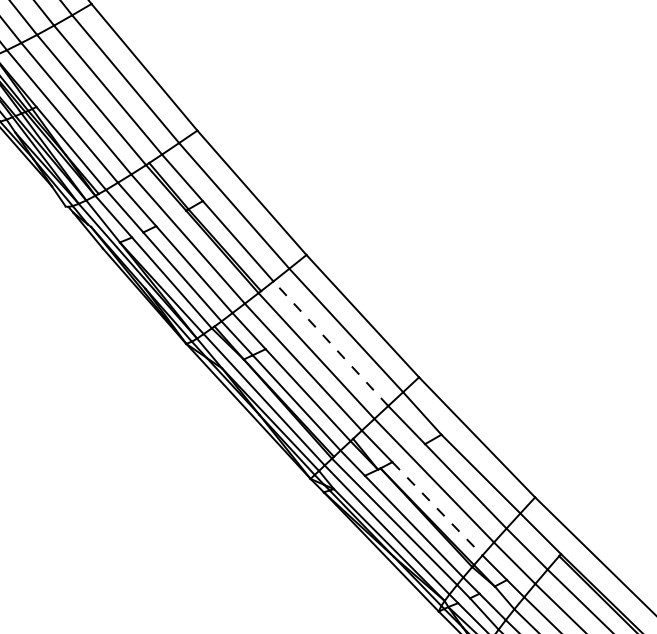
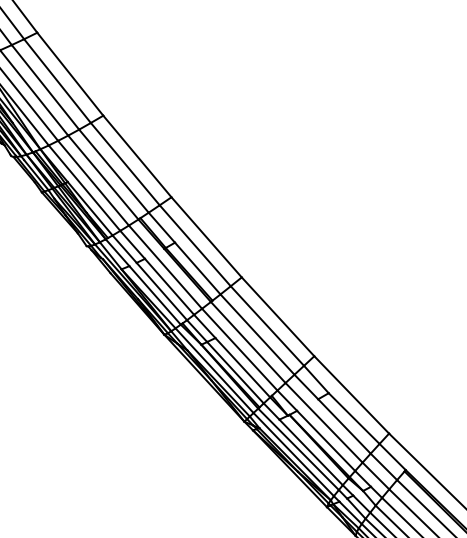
line: (330, 343) -> (257, 334), dashed -> solid
line: (437, 508) -> (326, 440), dashed -> solid

